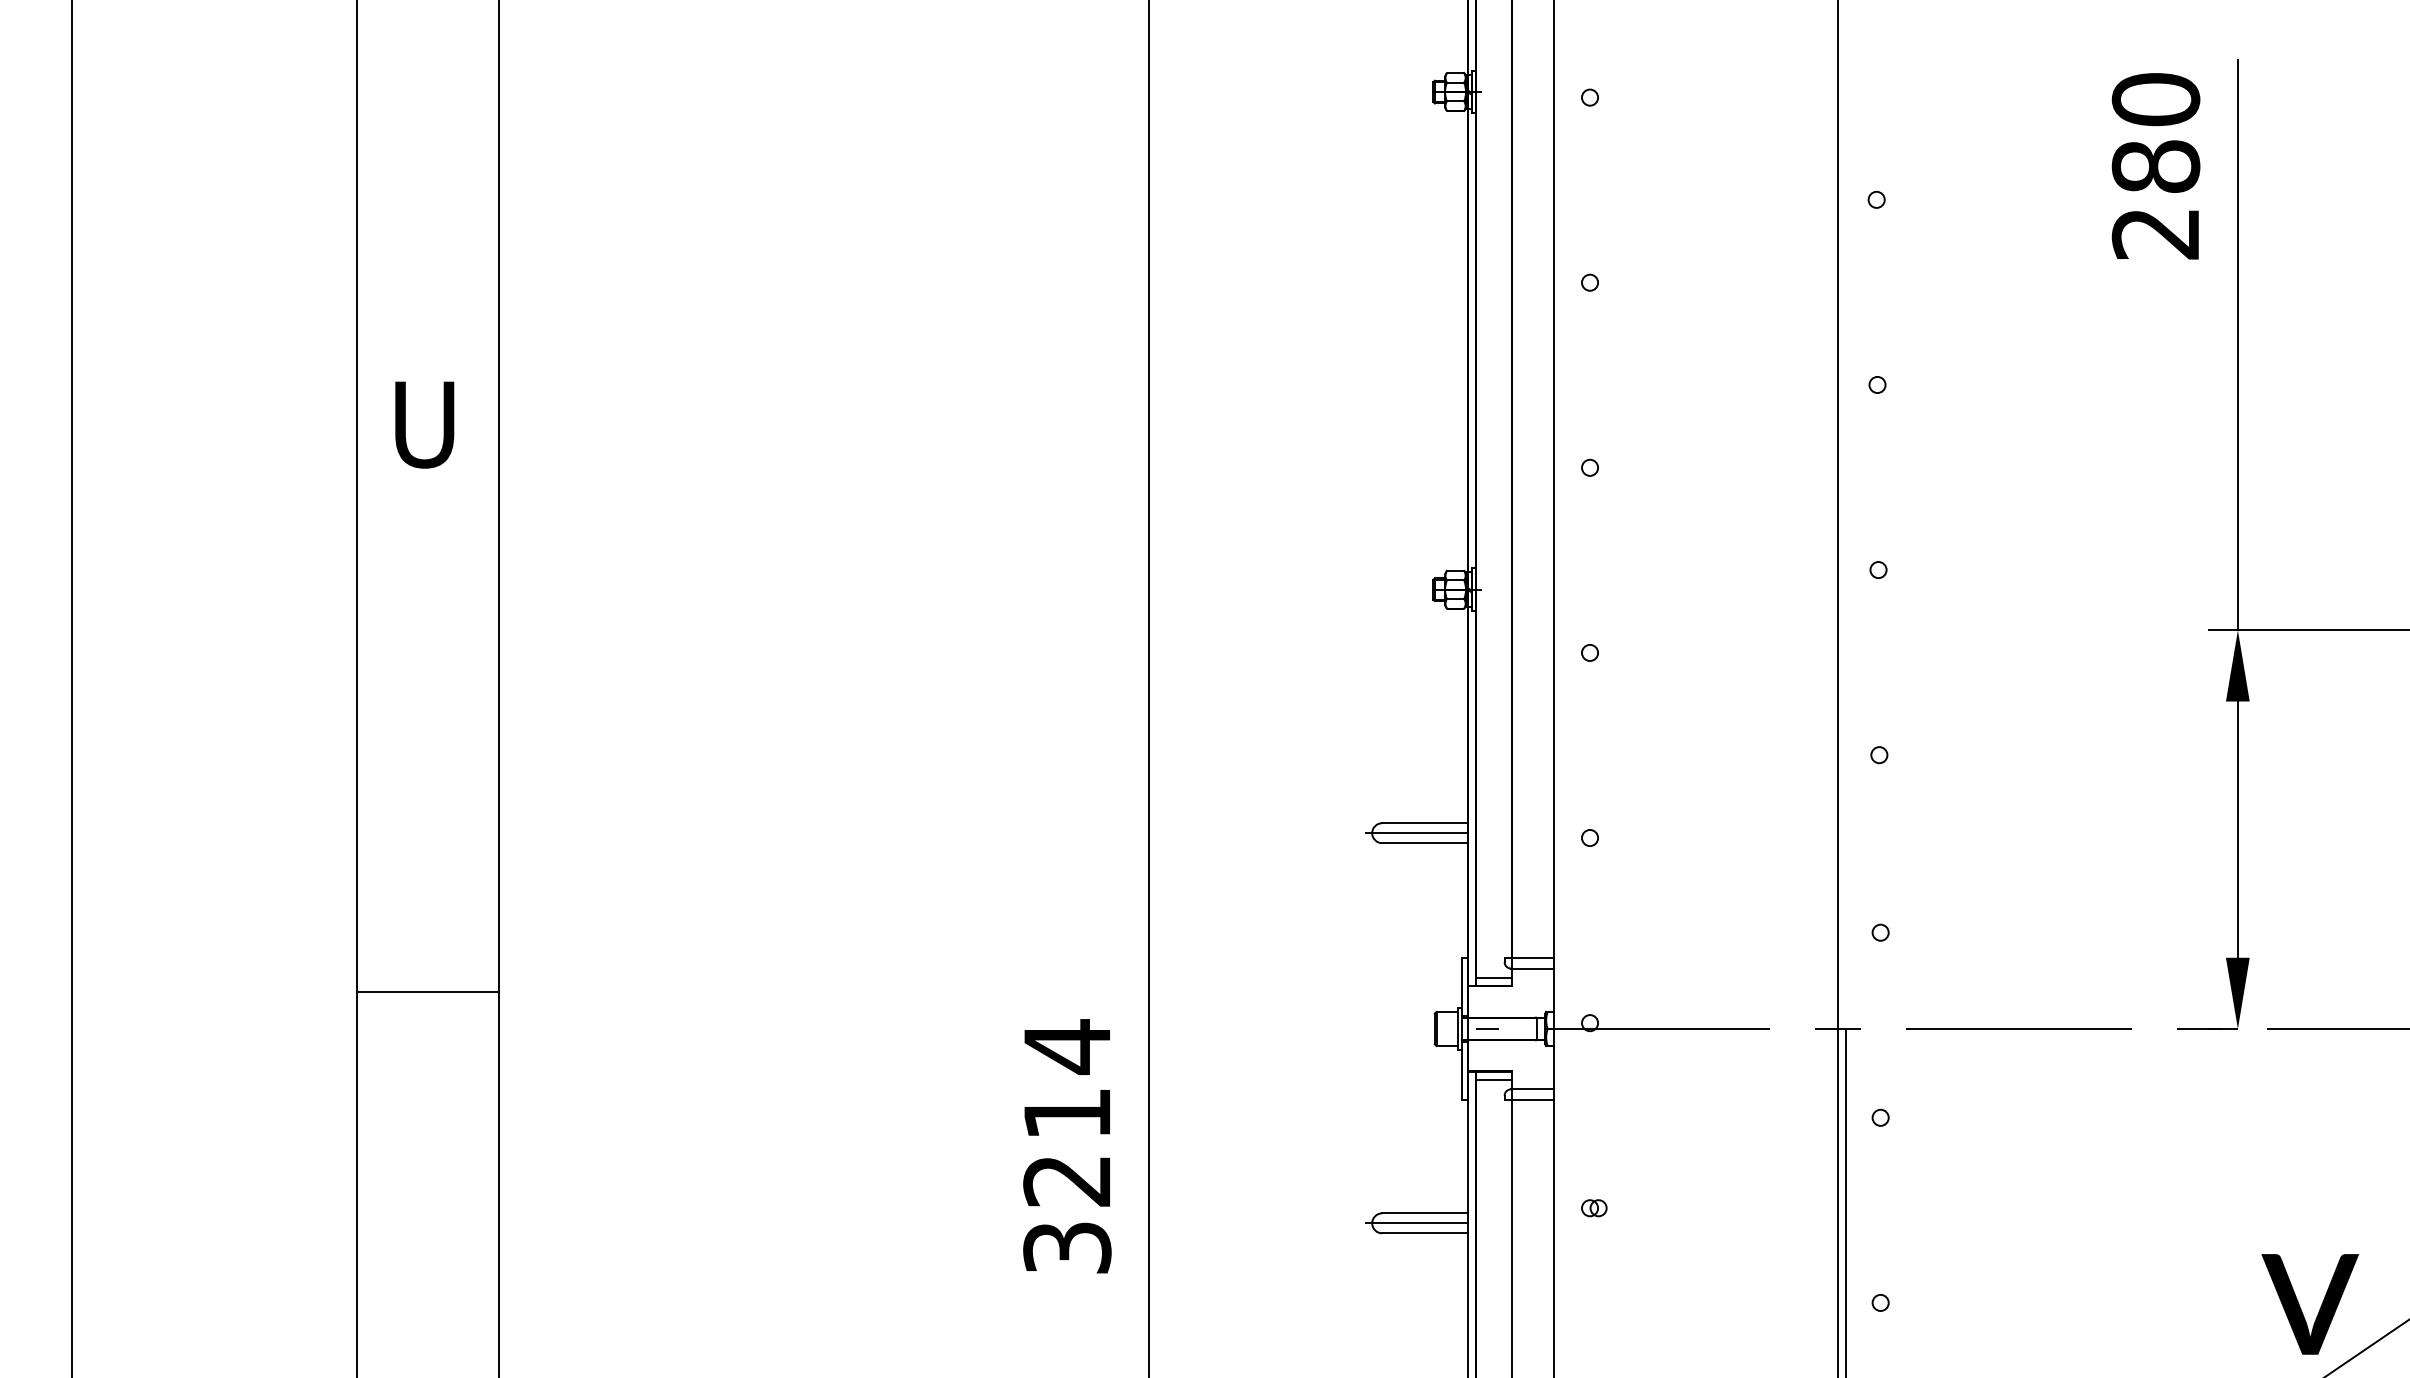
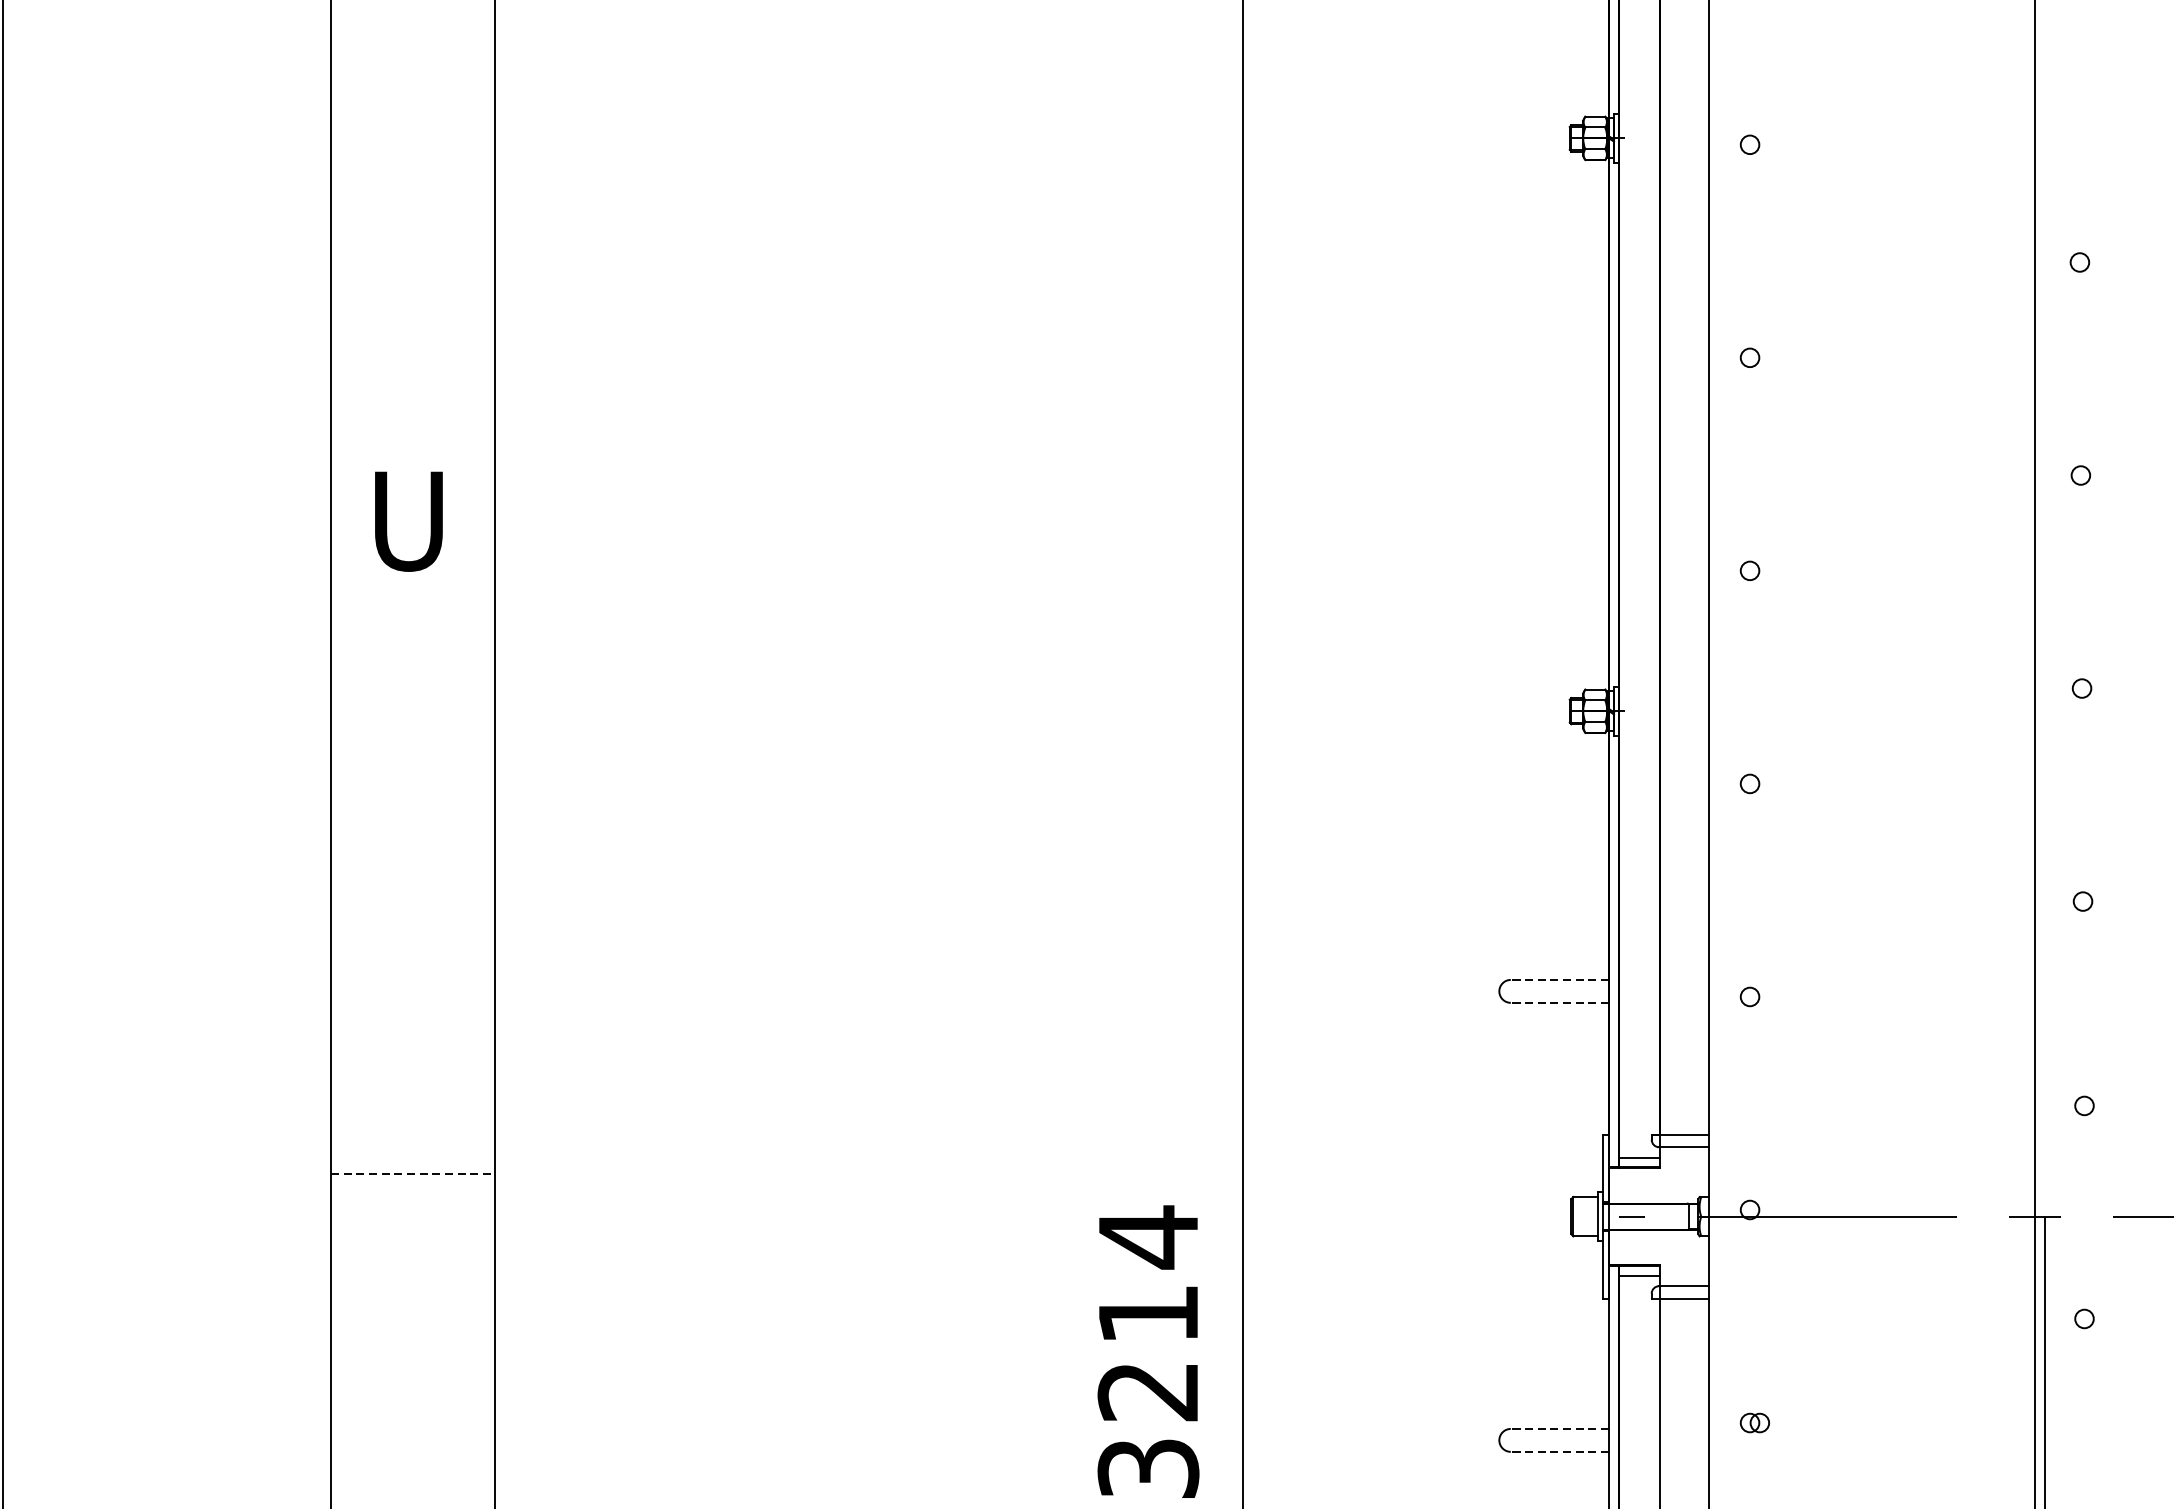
line: (1424, 823) -> (1559, 980), solid -> dashed
line: (1416, 833) -> (1550, 991), removed
line: (1424, 843) -> (1559, 1003), solid -> dashed
line: (428, 991) -> (413, 1173), solid -> dashed
line: (1424, 1213) -> (1559, 1429), solid -> dashed
line: (1416, 1223) -> (1550, 1440), removed
line: (1424, 1233) -> (1559, 1452), solid -> dashed

